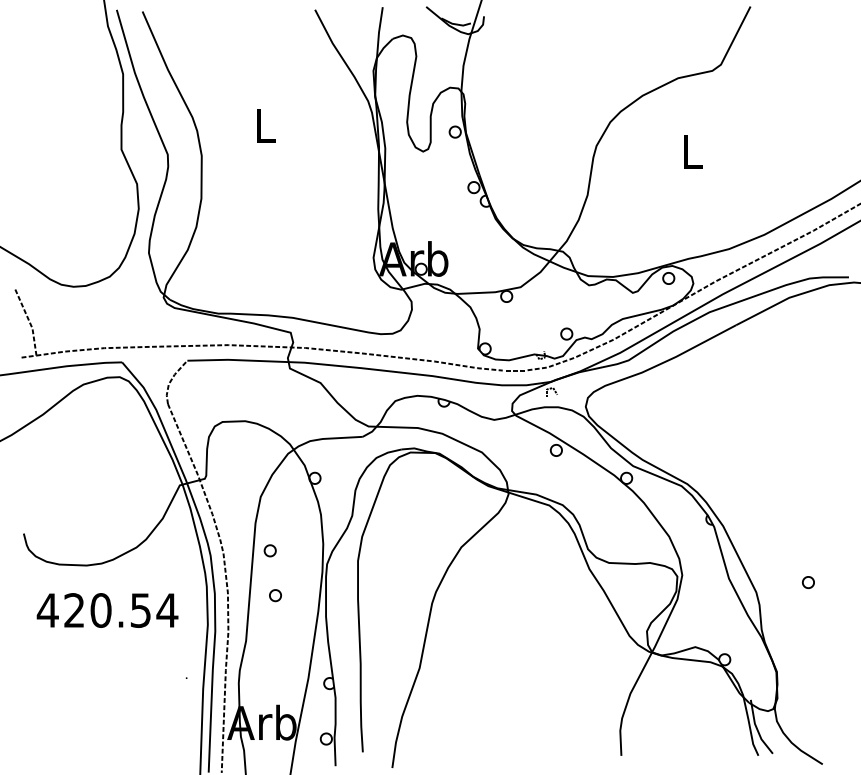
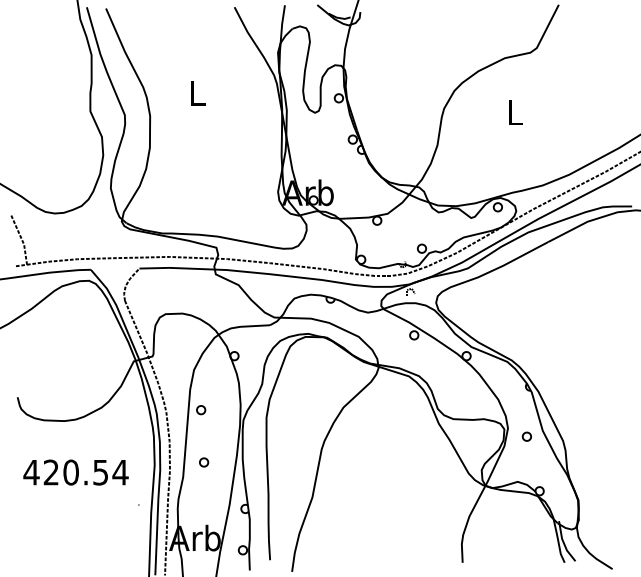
part: (807, 582) -> (526, 436), moved
part: (276, 595) -> (204, 462), moved
text: (106, 610) -> (75, 472), moved

